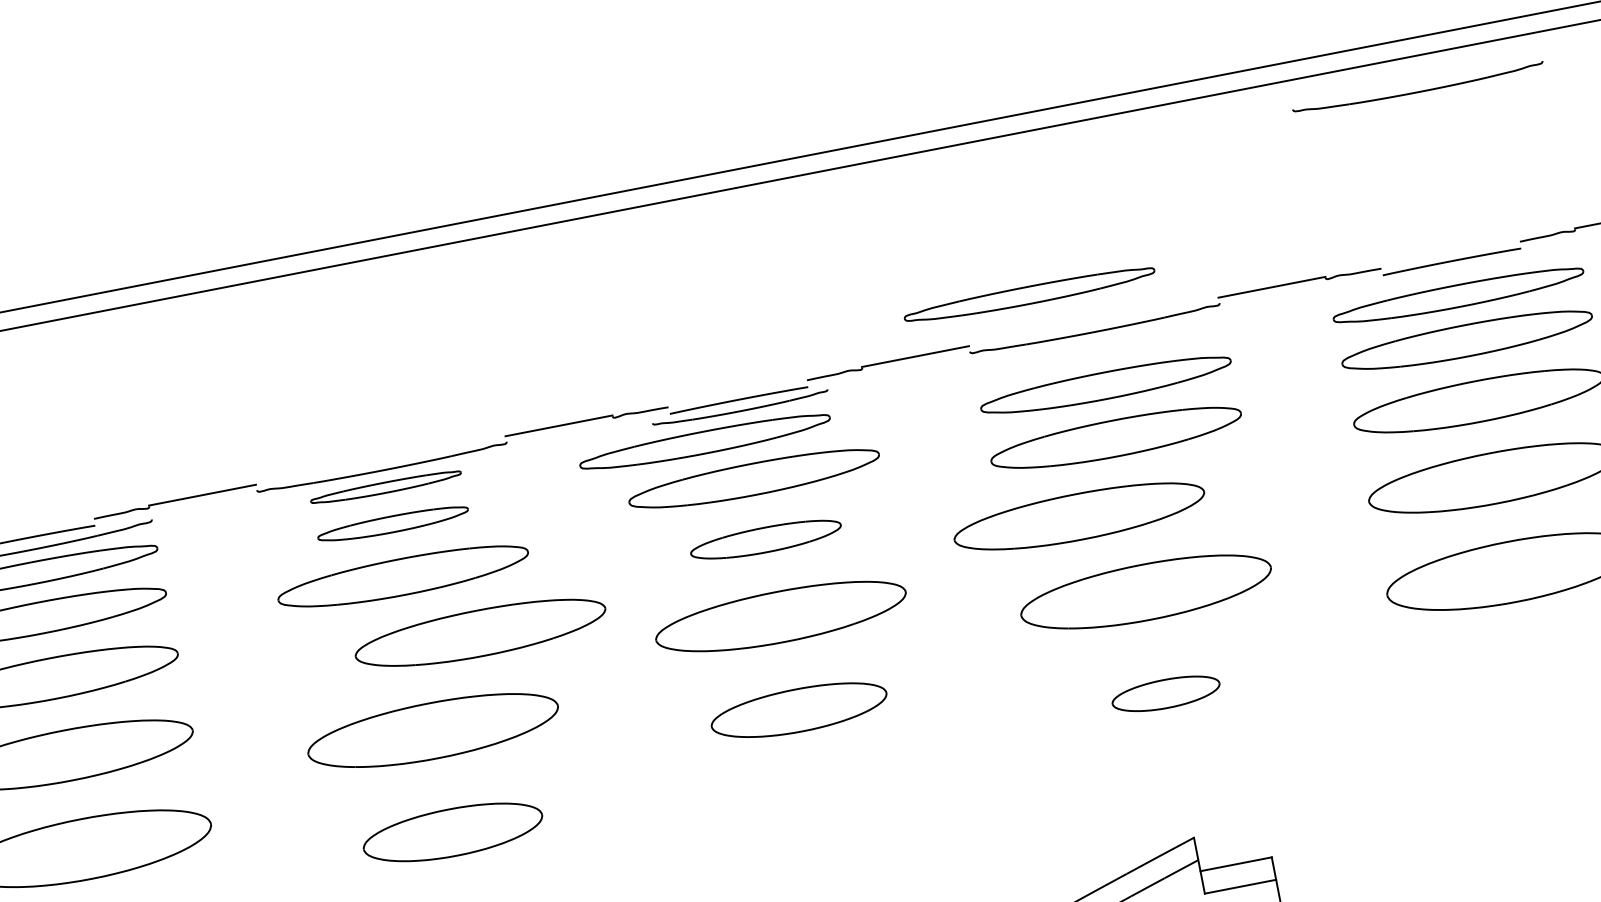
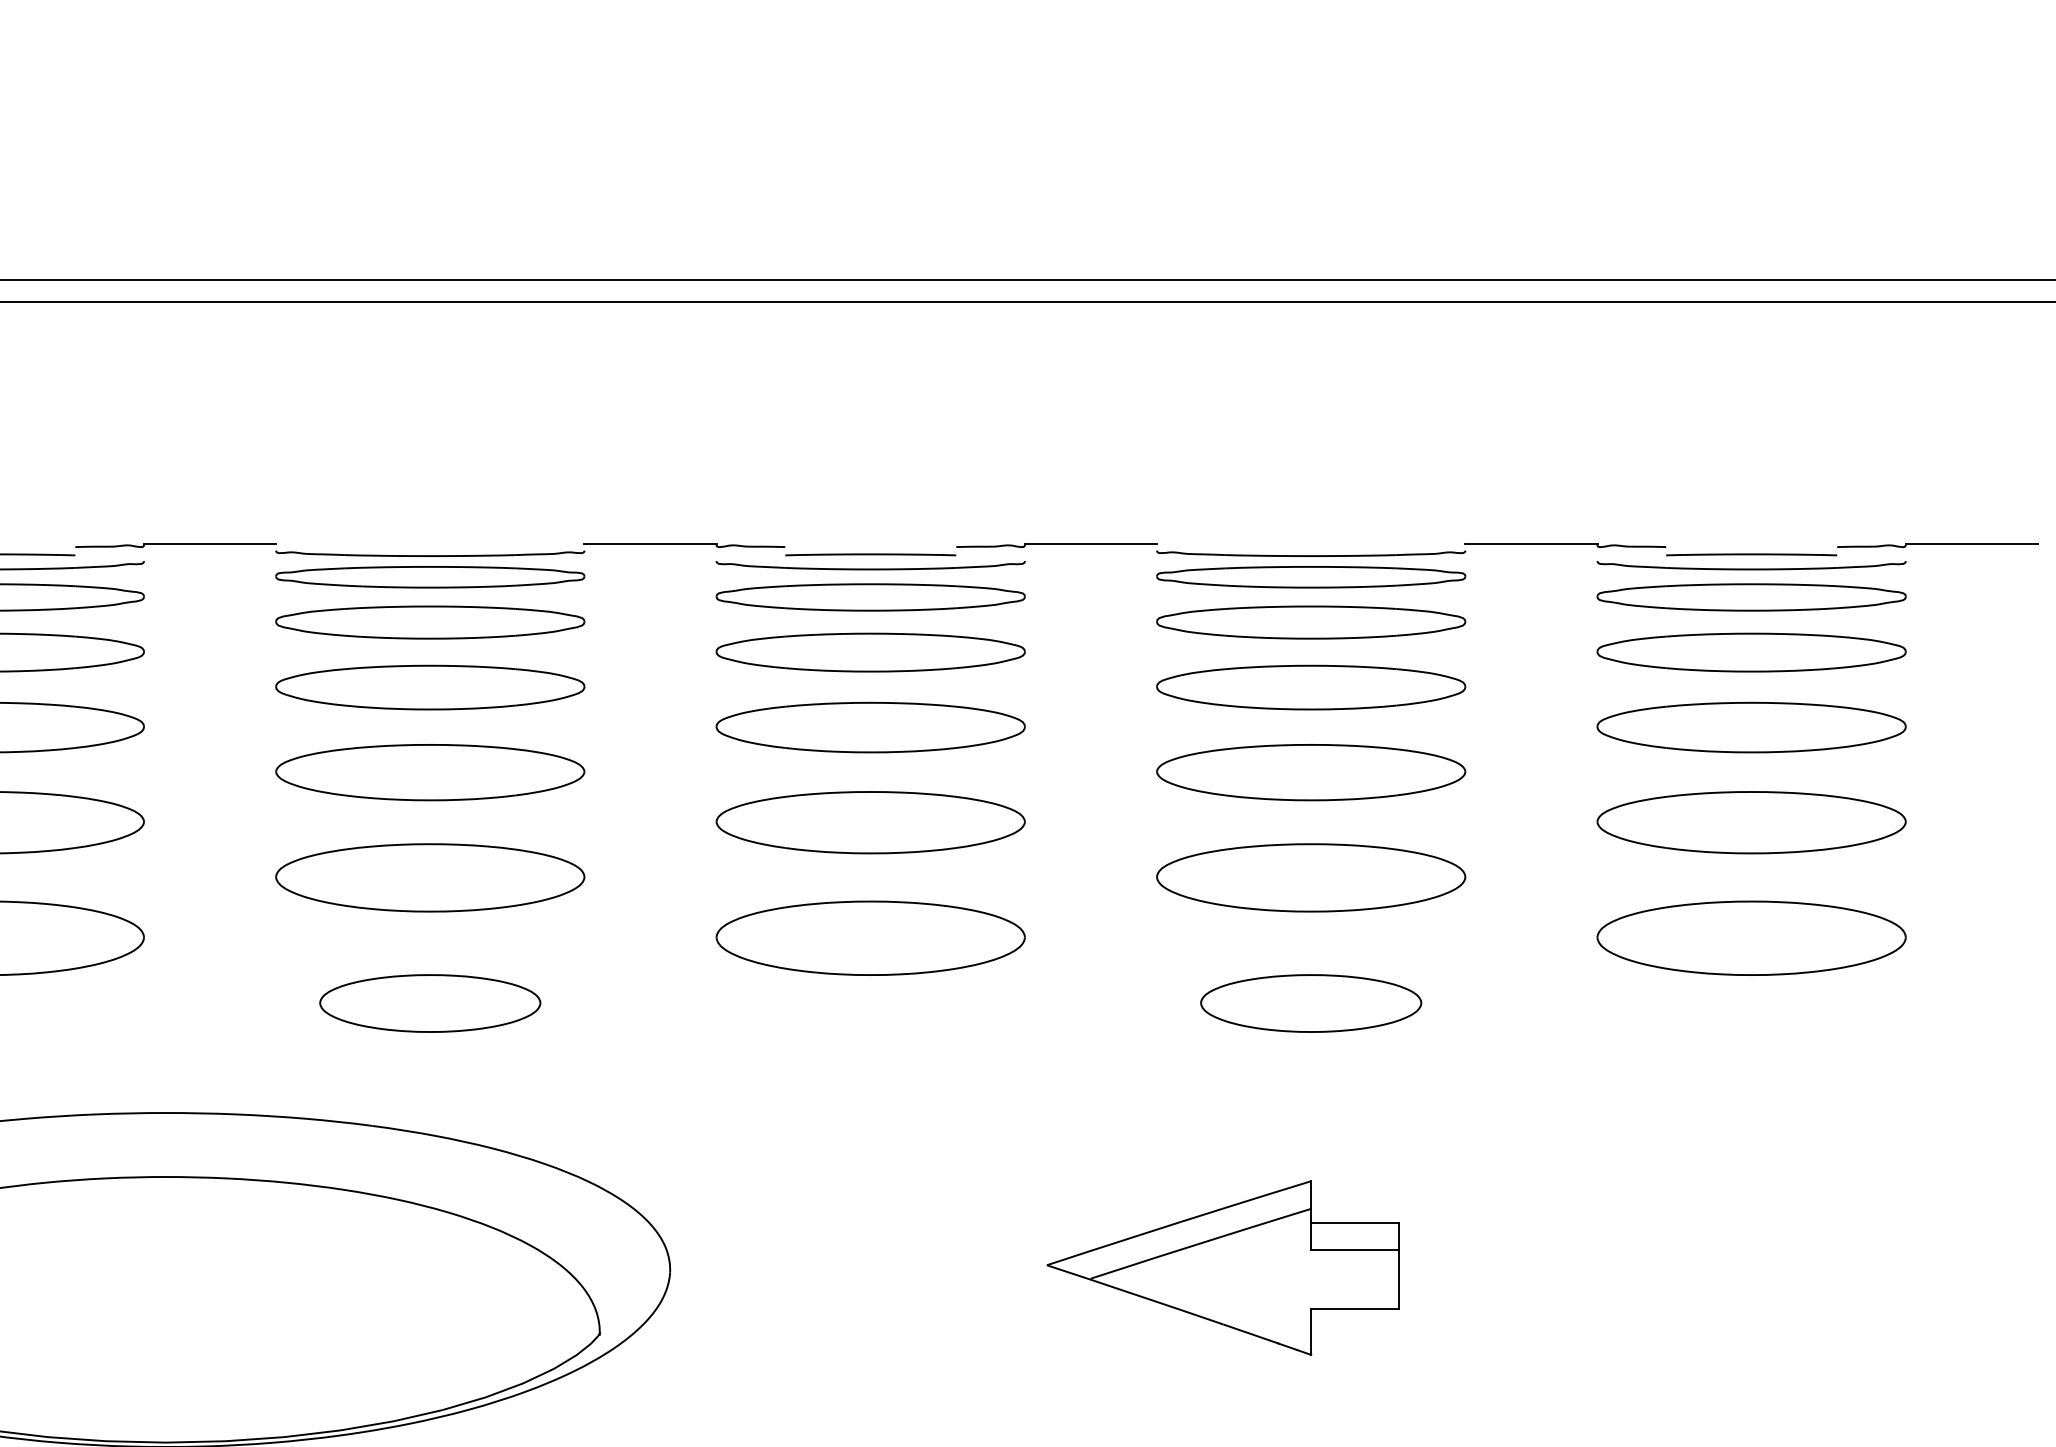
part: (1418, 88) -> (1751, 565), moved
part: (1030, 295) -> (1311, 577), moved
part: (740, 408) -> (870, 565), size x1.43
part: (705, 442) -> (870, 597), moved
part: (386, 487) -> (430, 577), size x1.67
part: (1079, 516) -> (1311, 772), moved
part: (393, 524) -> (430, 622), size x1.67
part: (765, 539) -> (870, 727), size x1.67
part: (480, 633) -> (430, 772), moved
part: (1166, 693) -> (1311, 1003), size x1.67
part: (798, 709) -> (870, 937), size x1.43

